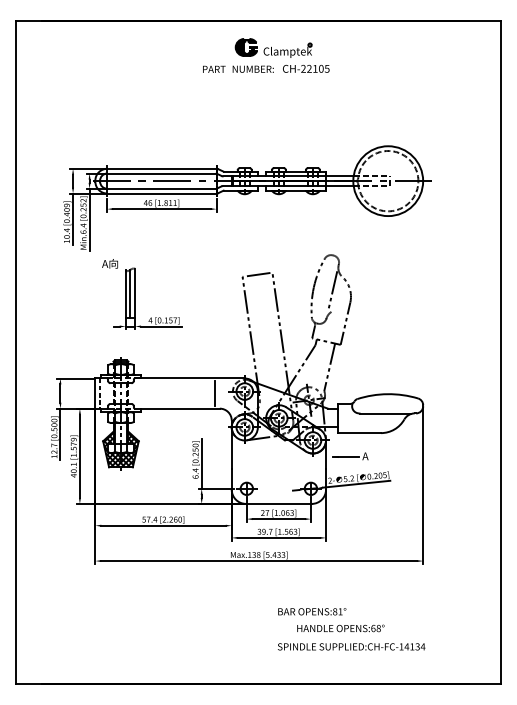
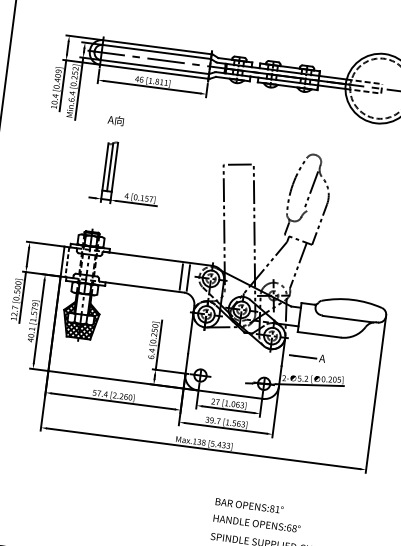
text: (109, 263) -> (115, 120), moved
line: (222, 393) -> (188, 277), added
text: (340, 628) -> (256, 523), moved

